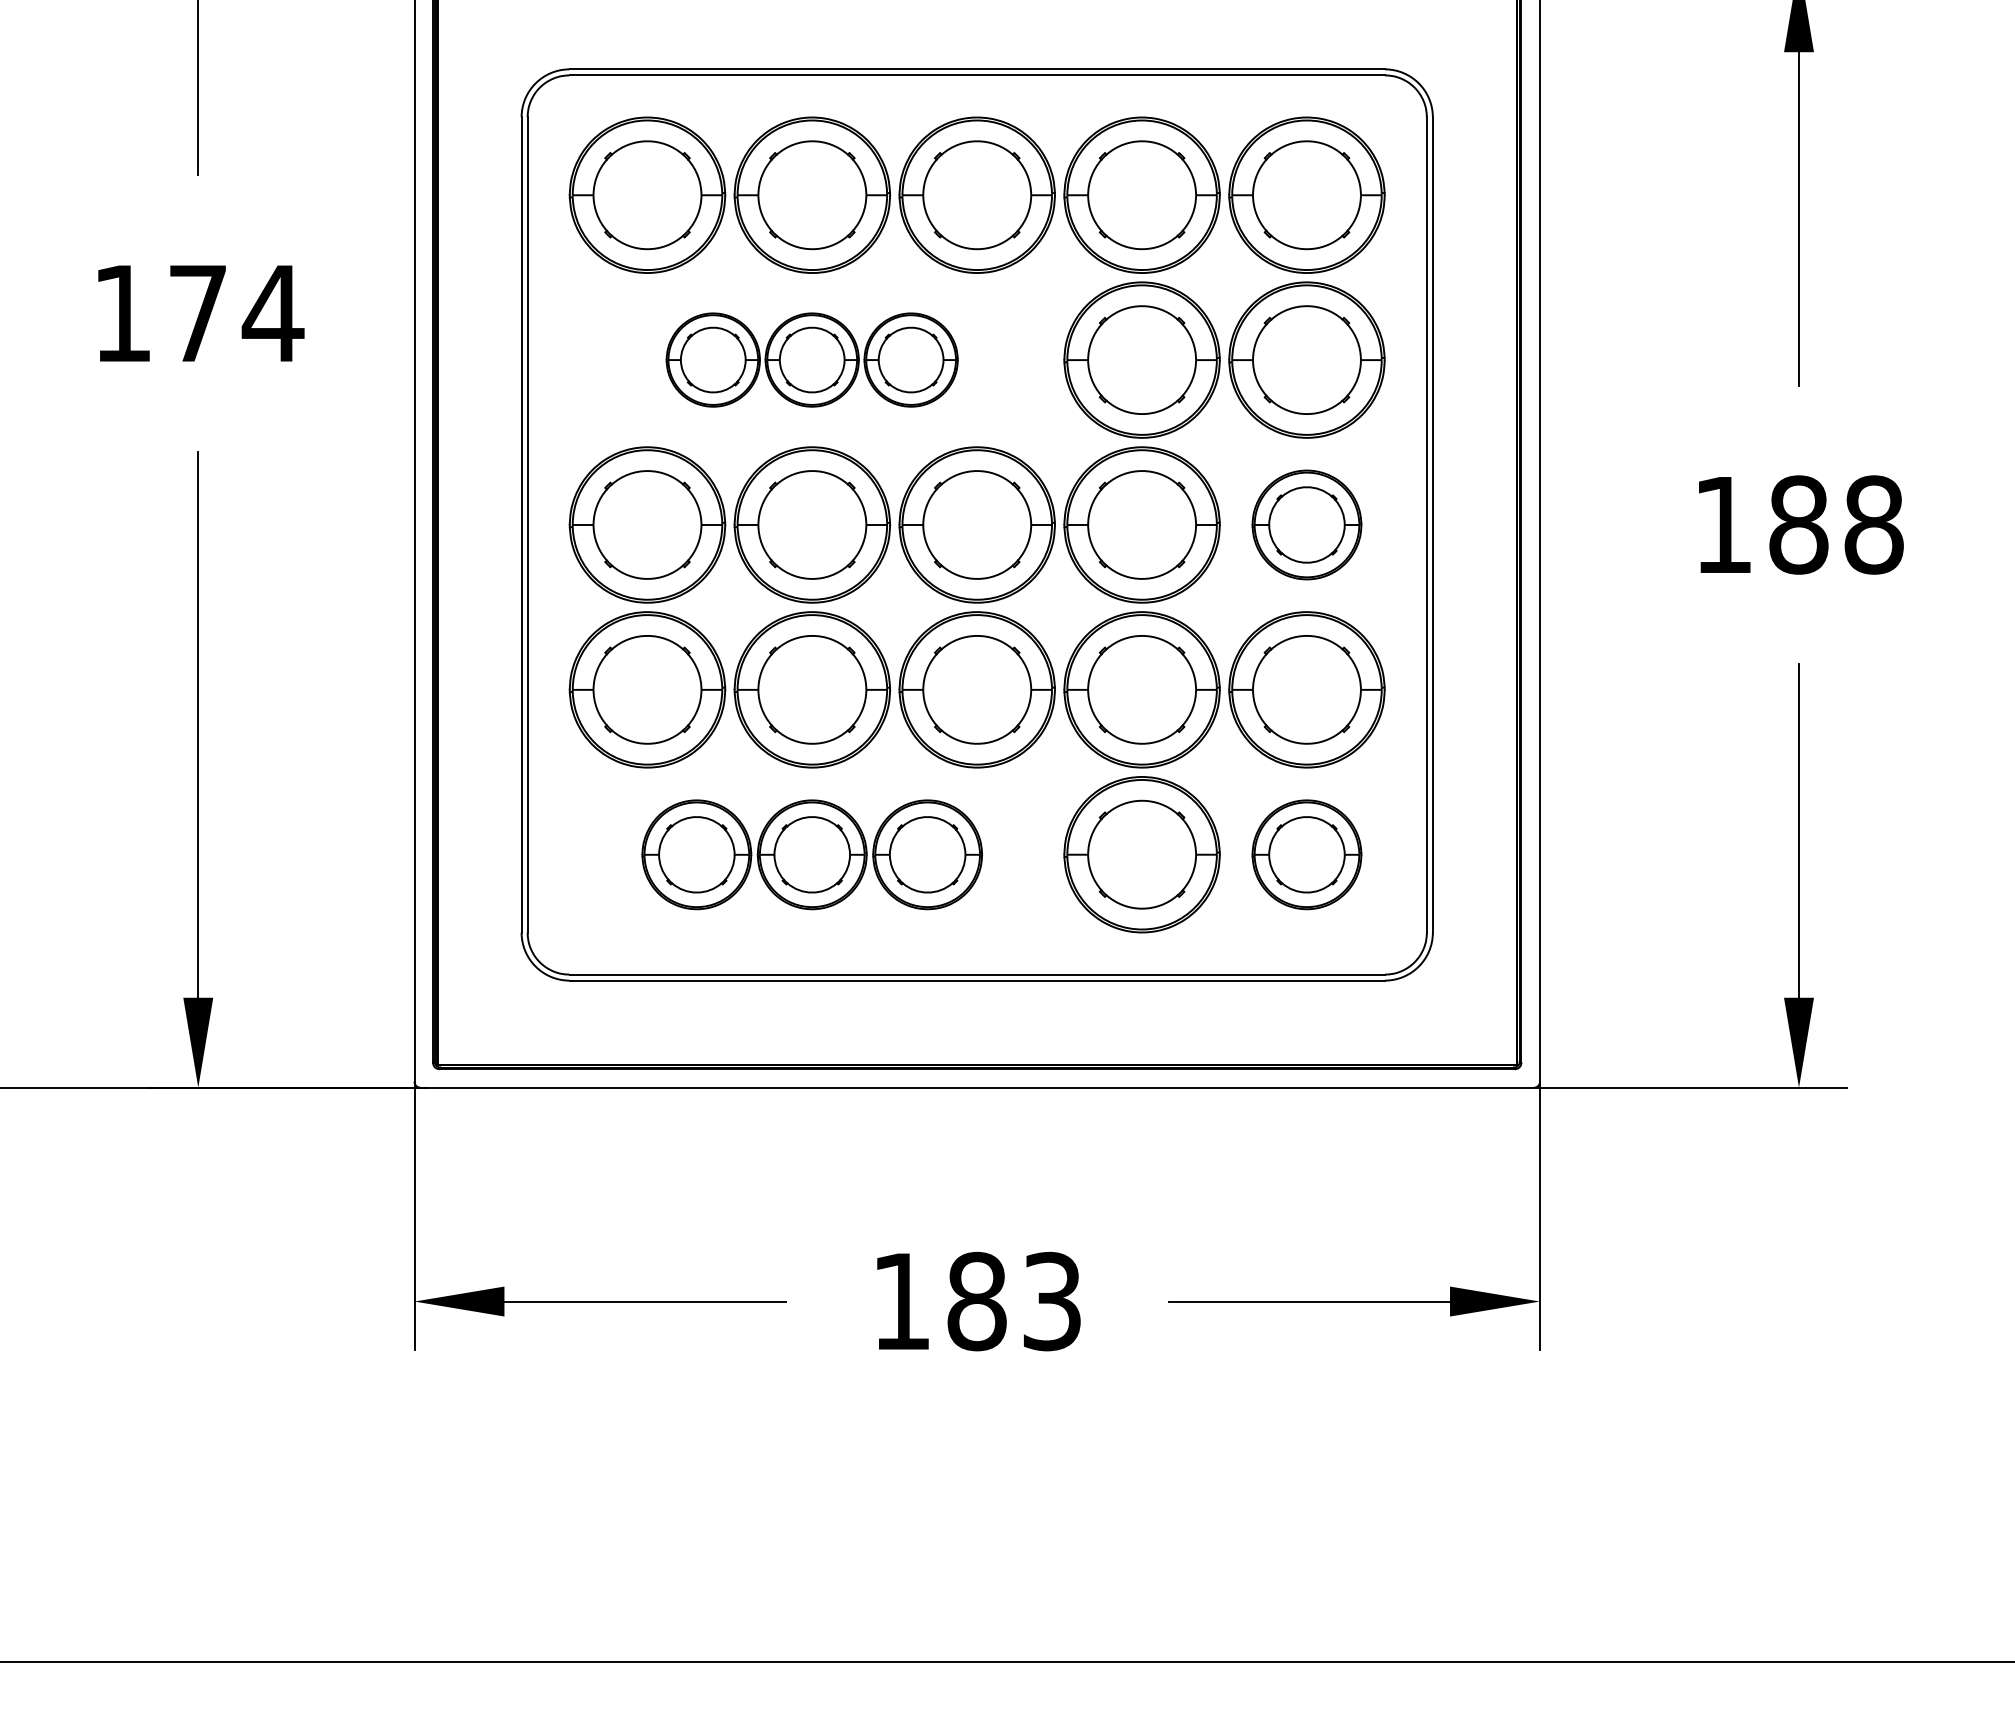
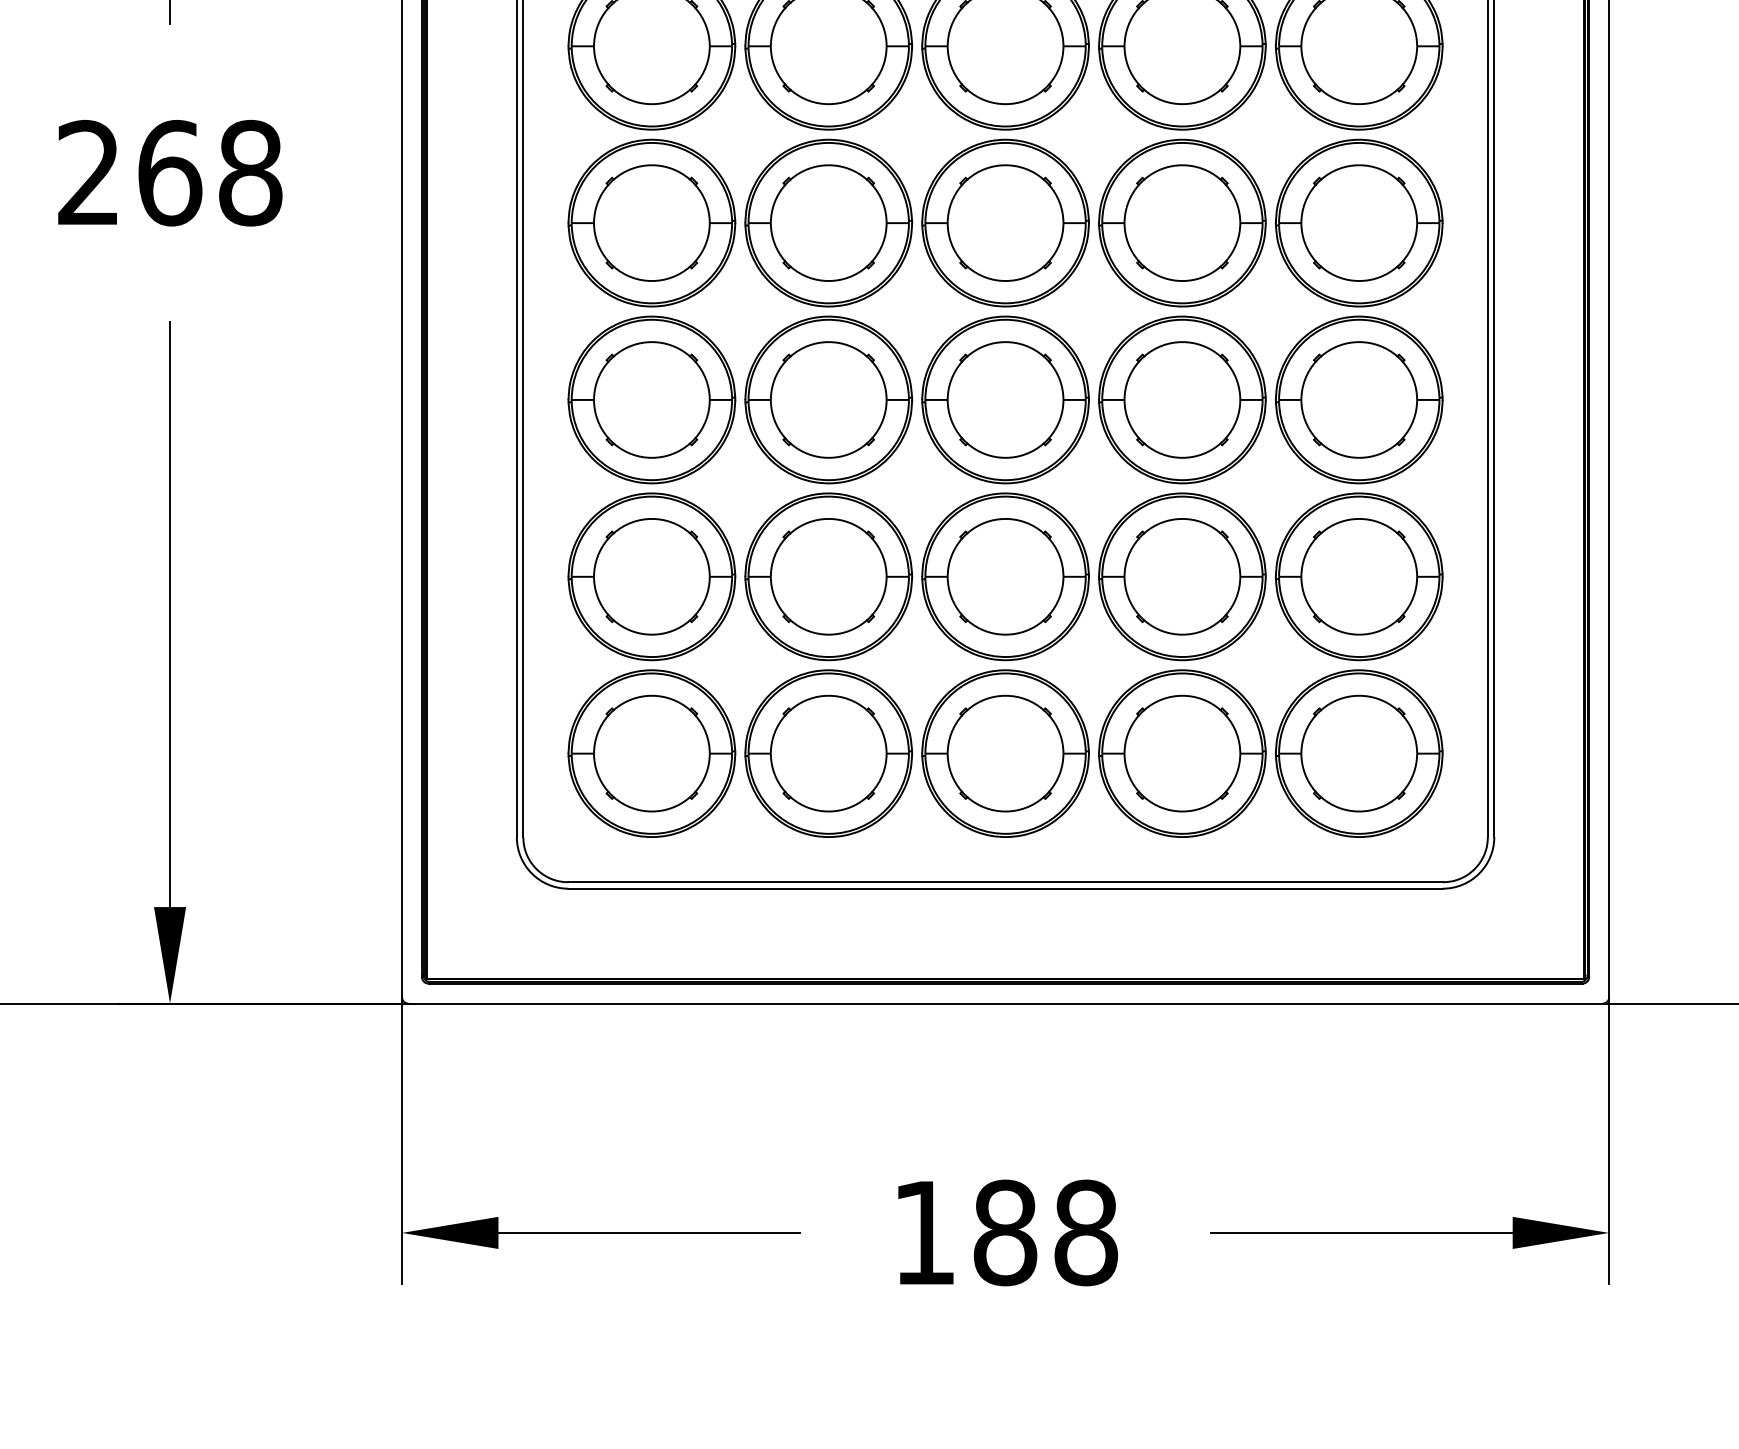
text: (199, 313) -> (171, 173), 174 -> 268
part: (811, 359) -> (827, 222), size x1.67
part: (1306, 524) -> (1358, 399), size x1.43
part: (811, 854) -> (827, 753), size x1.43
part: (1306, 854) -> (1358, 753), size x1.43
text: (1052, 1301) -> (1086, 1232), 183 -> 188

